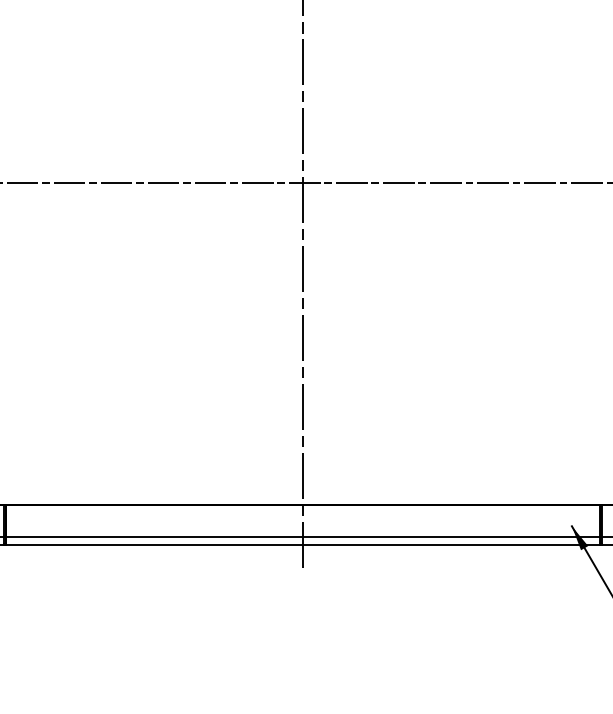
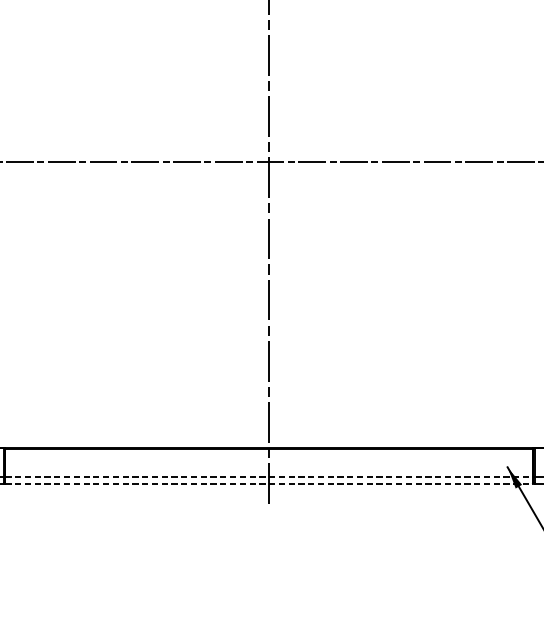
line: (303, 536) -> (269, 476), solid -> dashed
line: (303, 545) -> (269, 484), solid -> dashed

